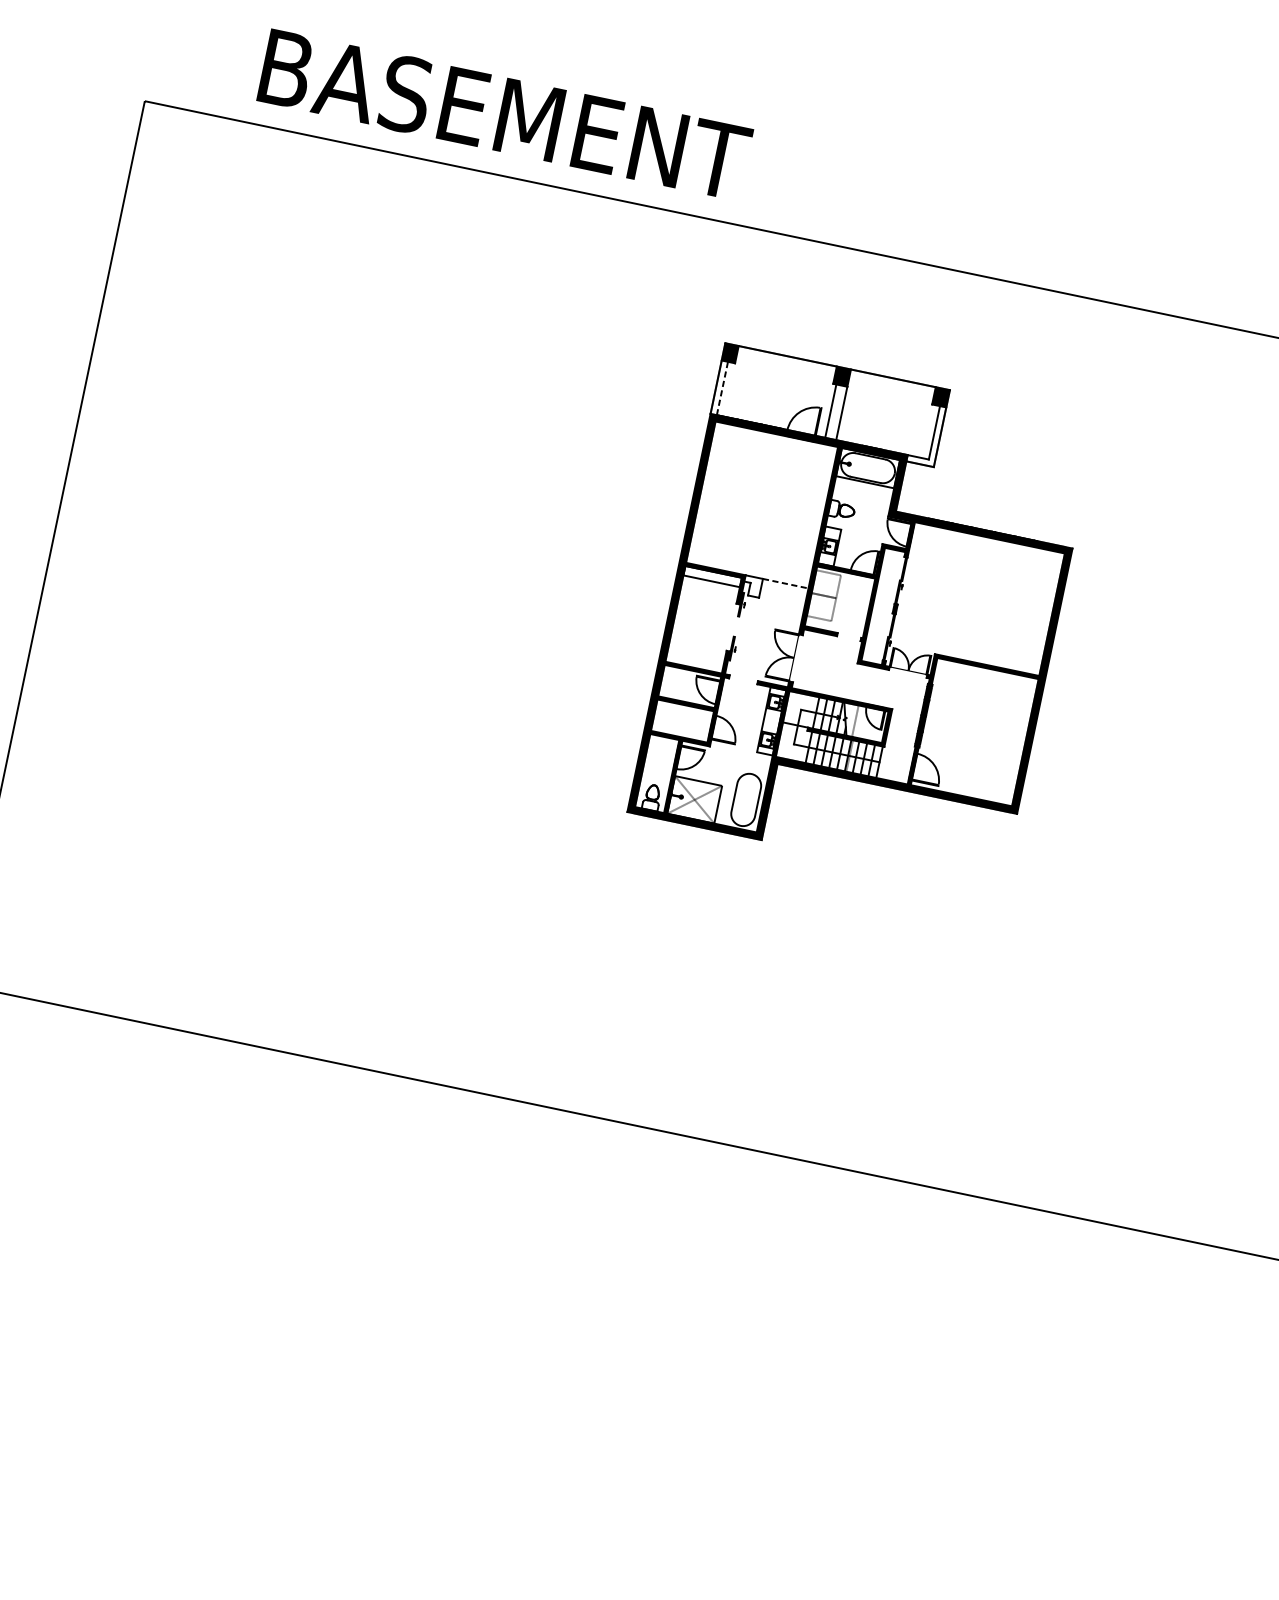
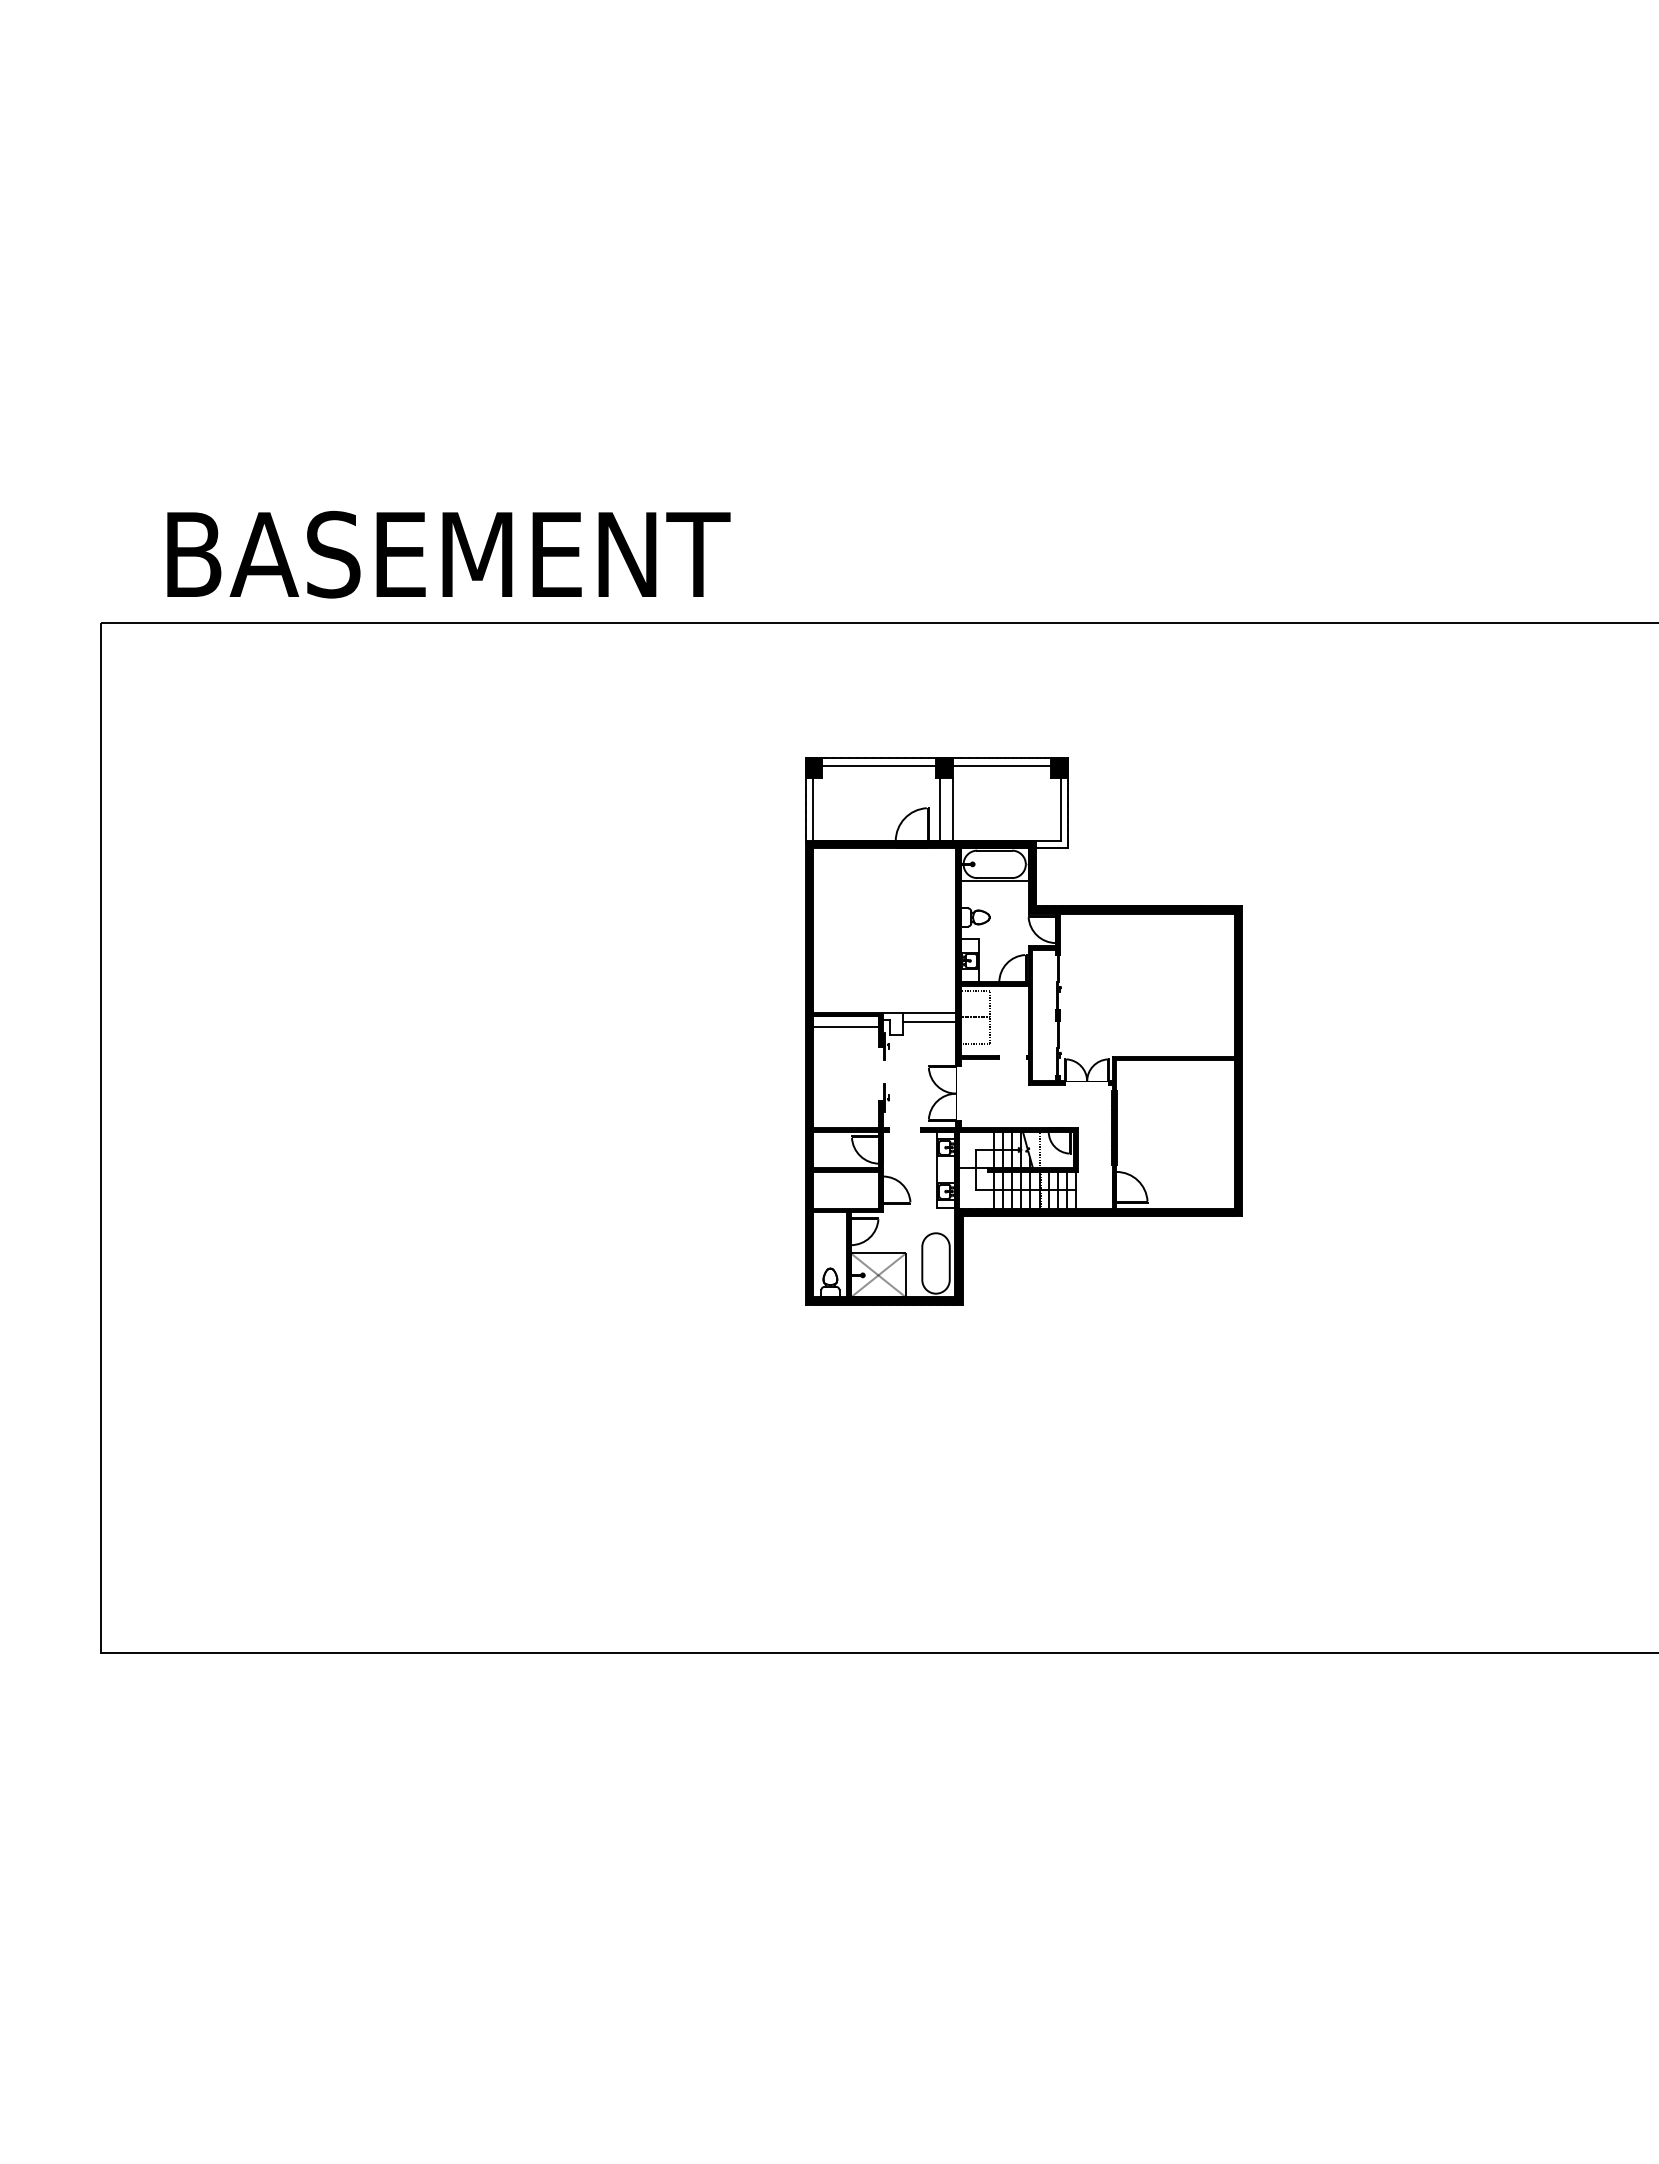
text: (504, 114) -> (448, 554), moved
line: (786, 362) -> (878, 765), added
line: (891, 384) -> (1001, 765), added
line: (722, 387) -> (813, 808), dashed -> solid
line: (785, 583) -> (929, 1012), dashed -> solid
line: (783, 591) -> (929, 1021), added

